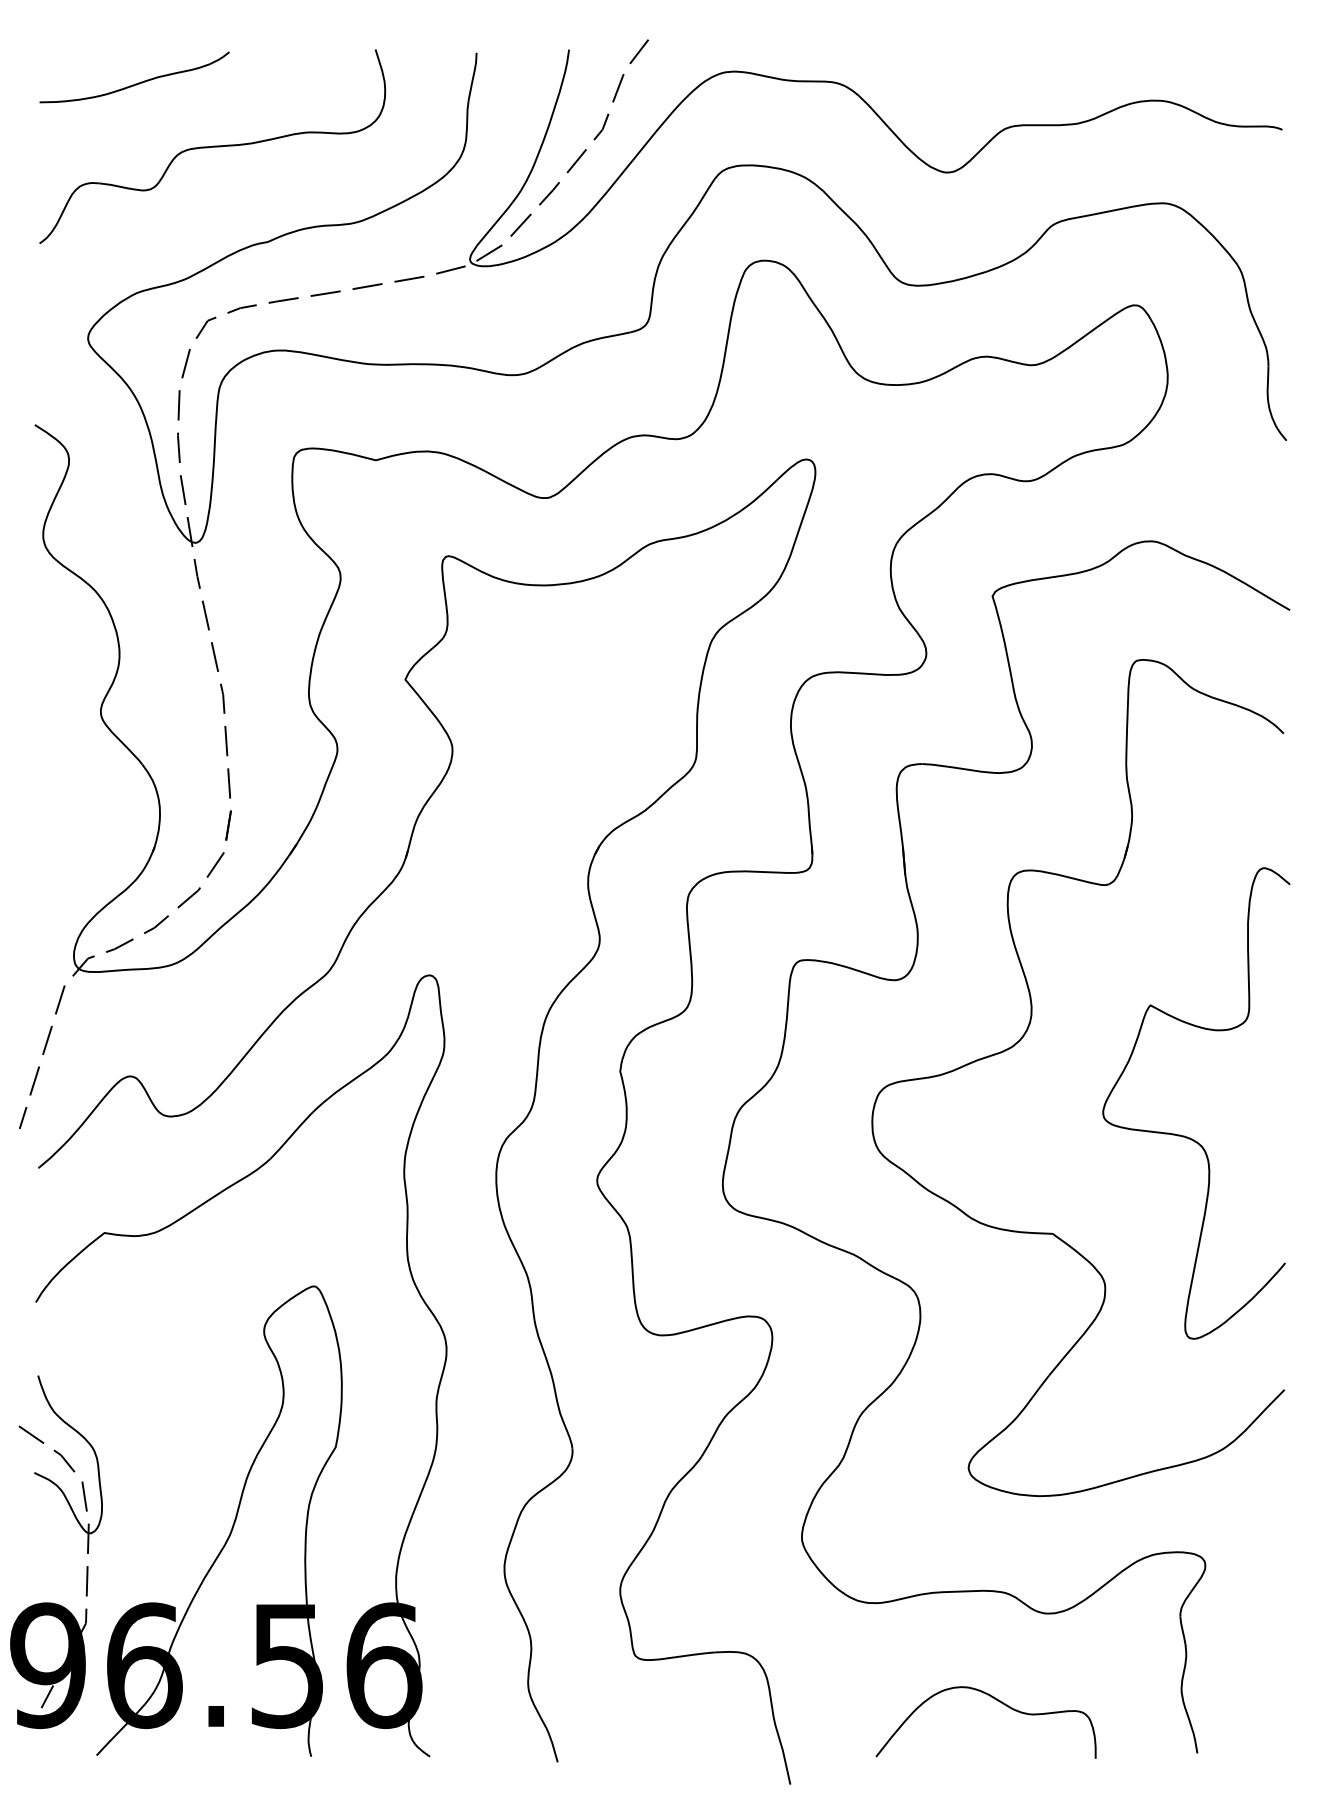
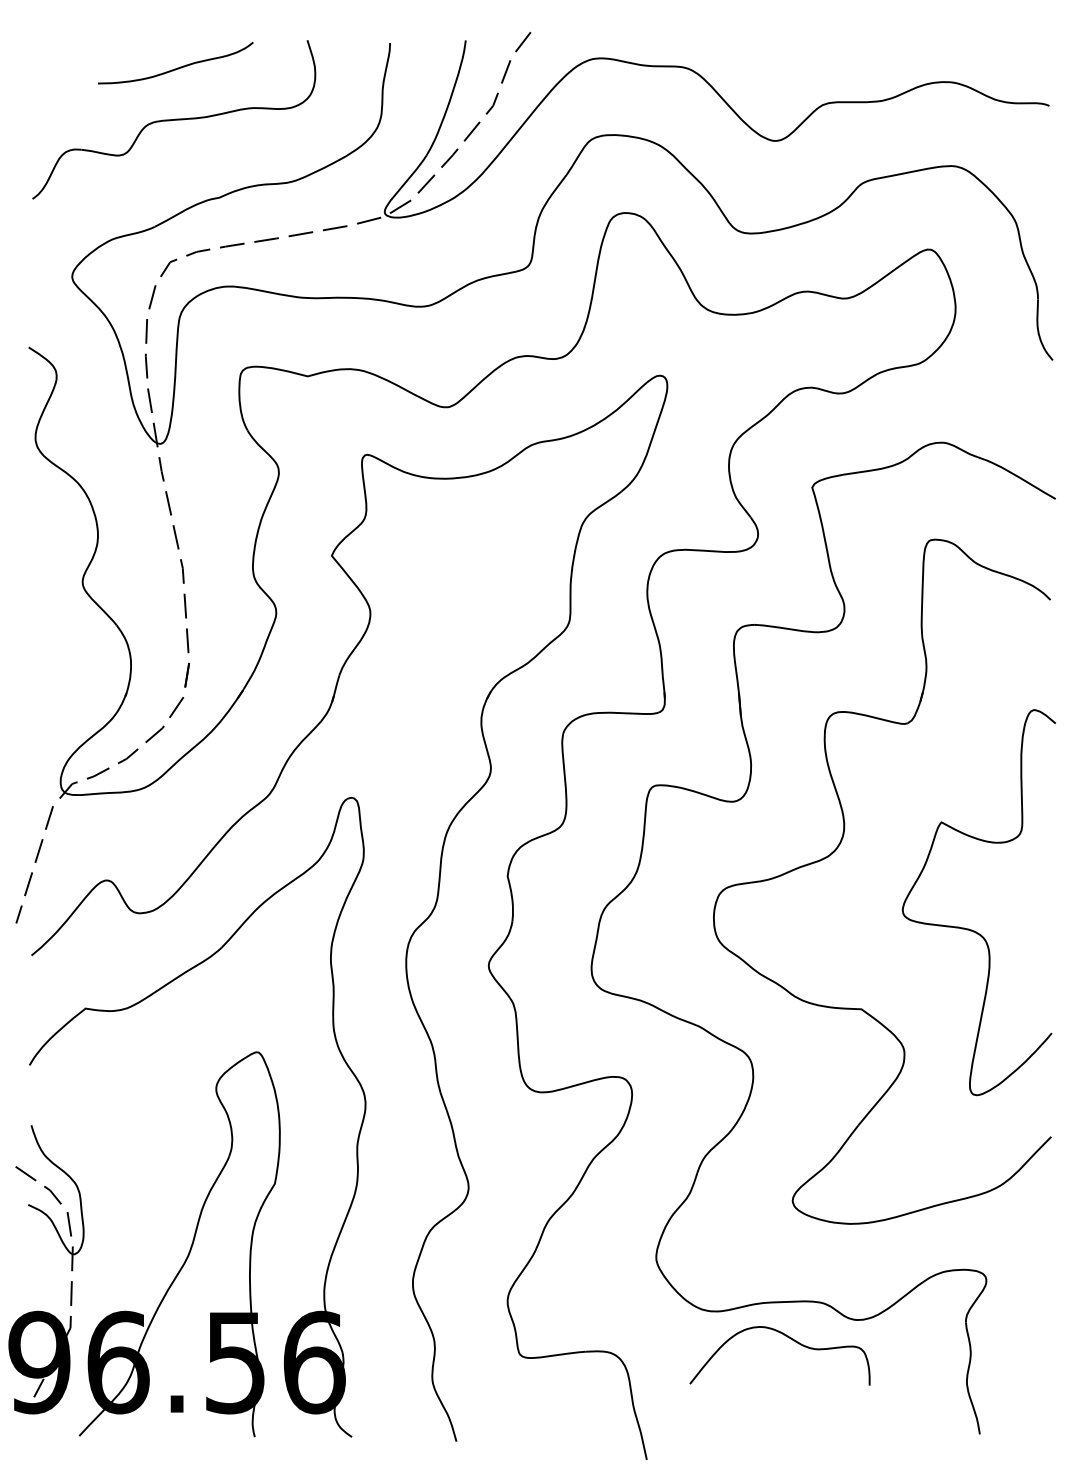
curve: (135, 83) -> (176, 68), moved
curve: (999, 1702) -> (790, 1339), moved

